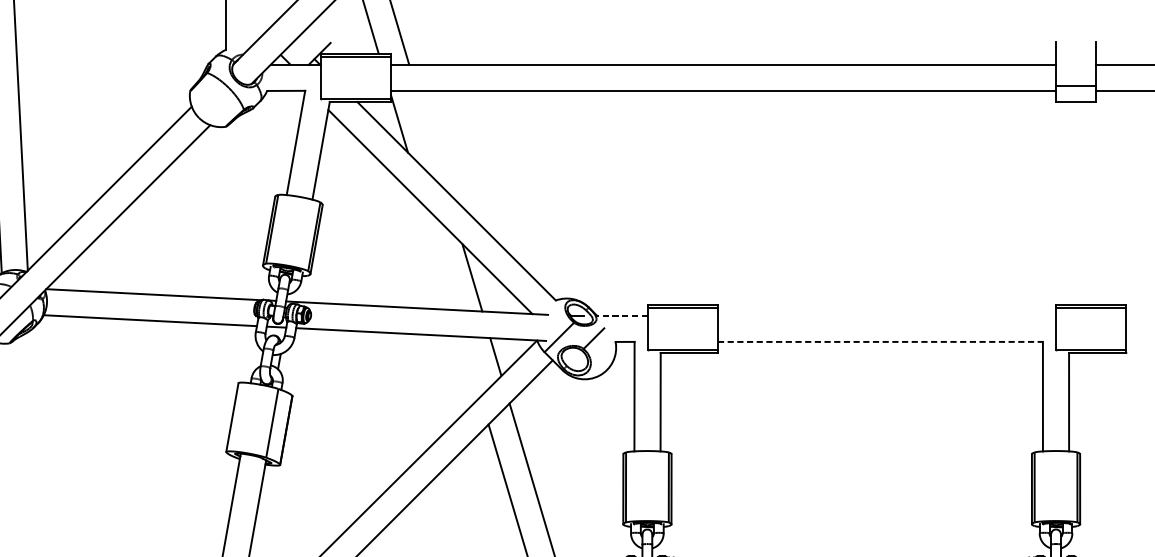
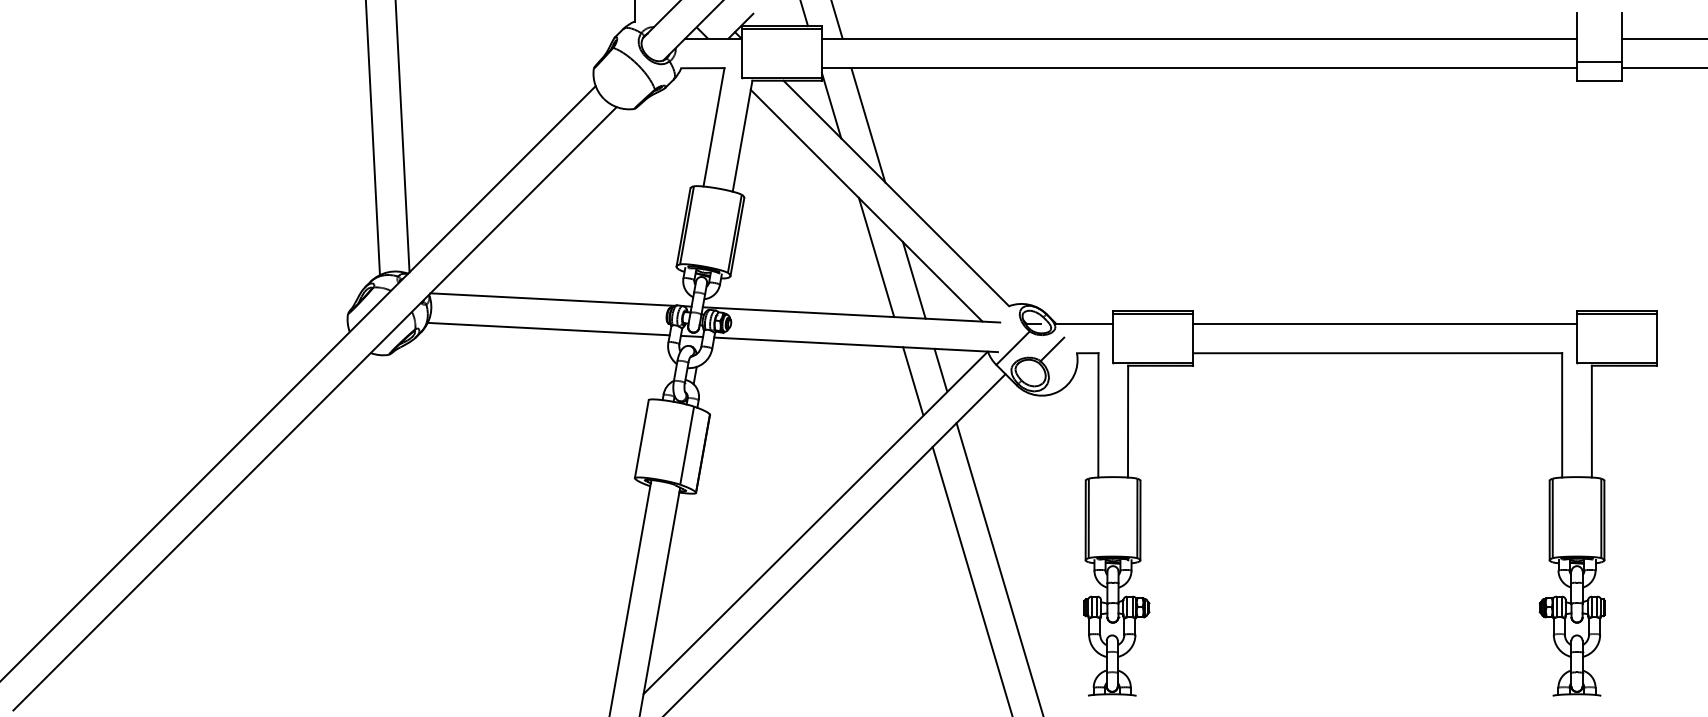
line: (432, 141) -> (868, 125), added
line: (439, 257) -> (876, 257), added
line: (622, 315) -> (1084, 323), dashed -> solid
line: (886, 315) -> (1384, 323), added
line: (880, 342) -> (1377, 353), dashed -> solid
line: (471, 365) -> (913, 380), added

